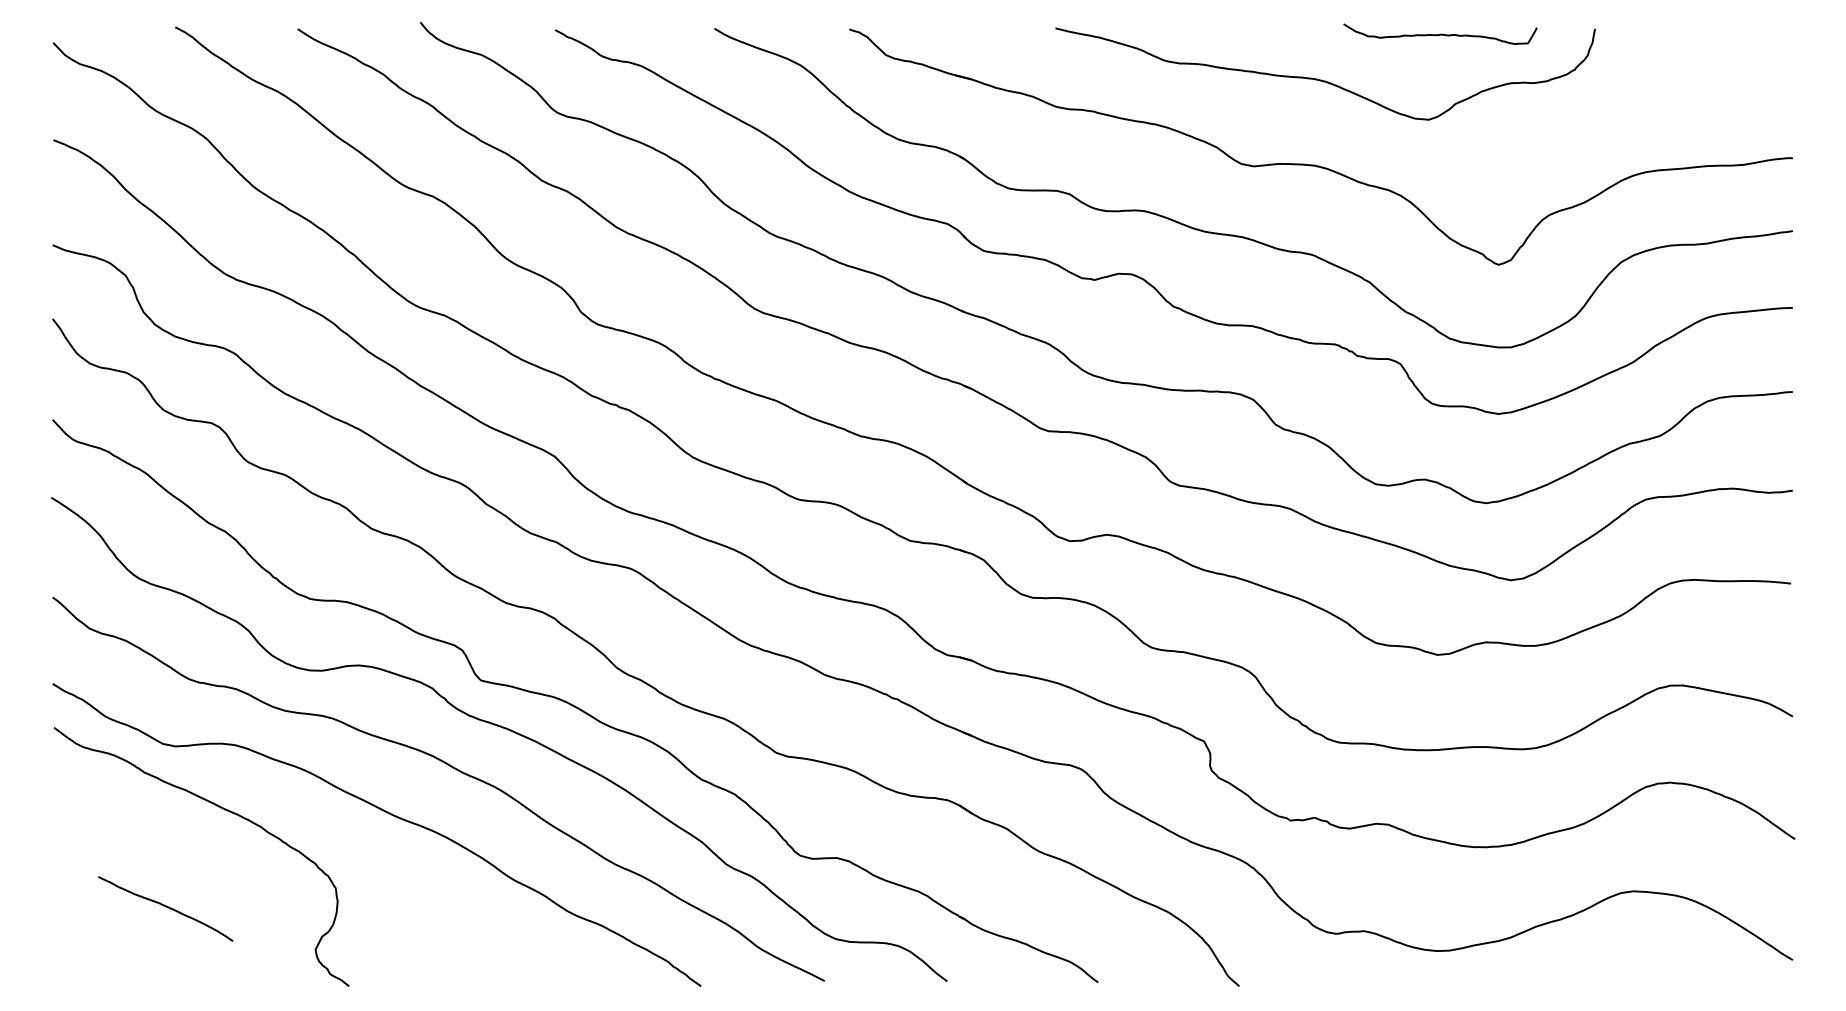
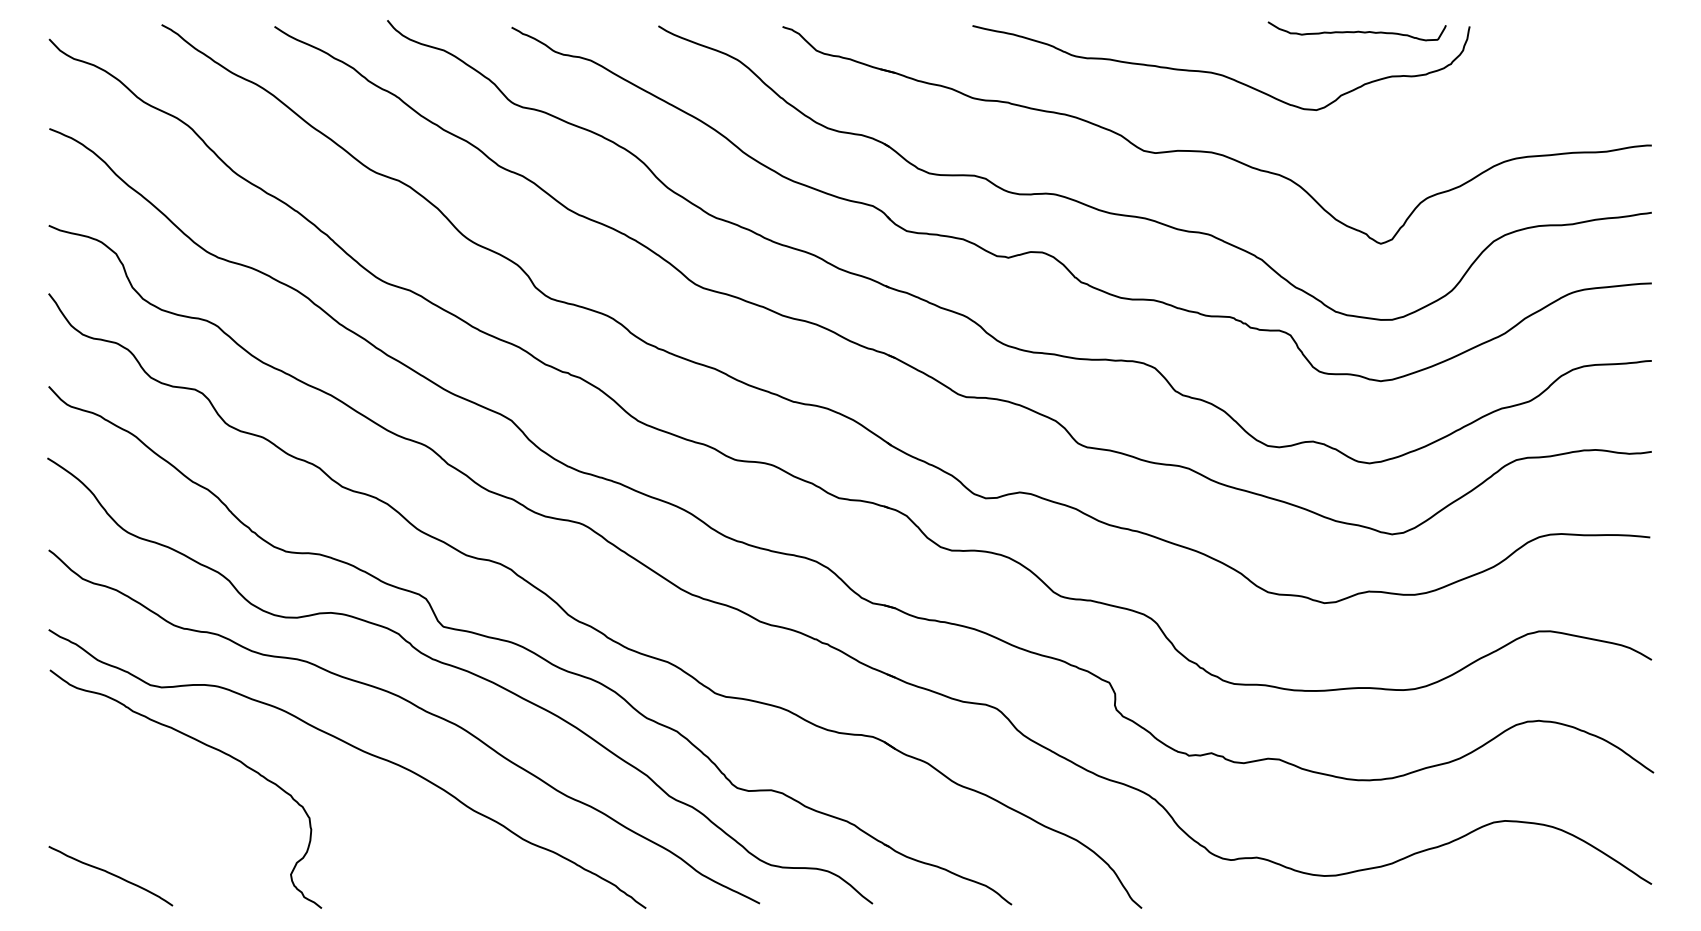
curve: (1439, 34) -> (1356, 31), moved
curve: (165, 907) -> (110, 874), moved

